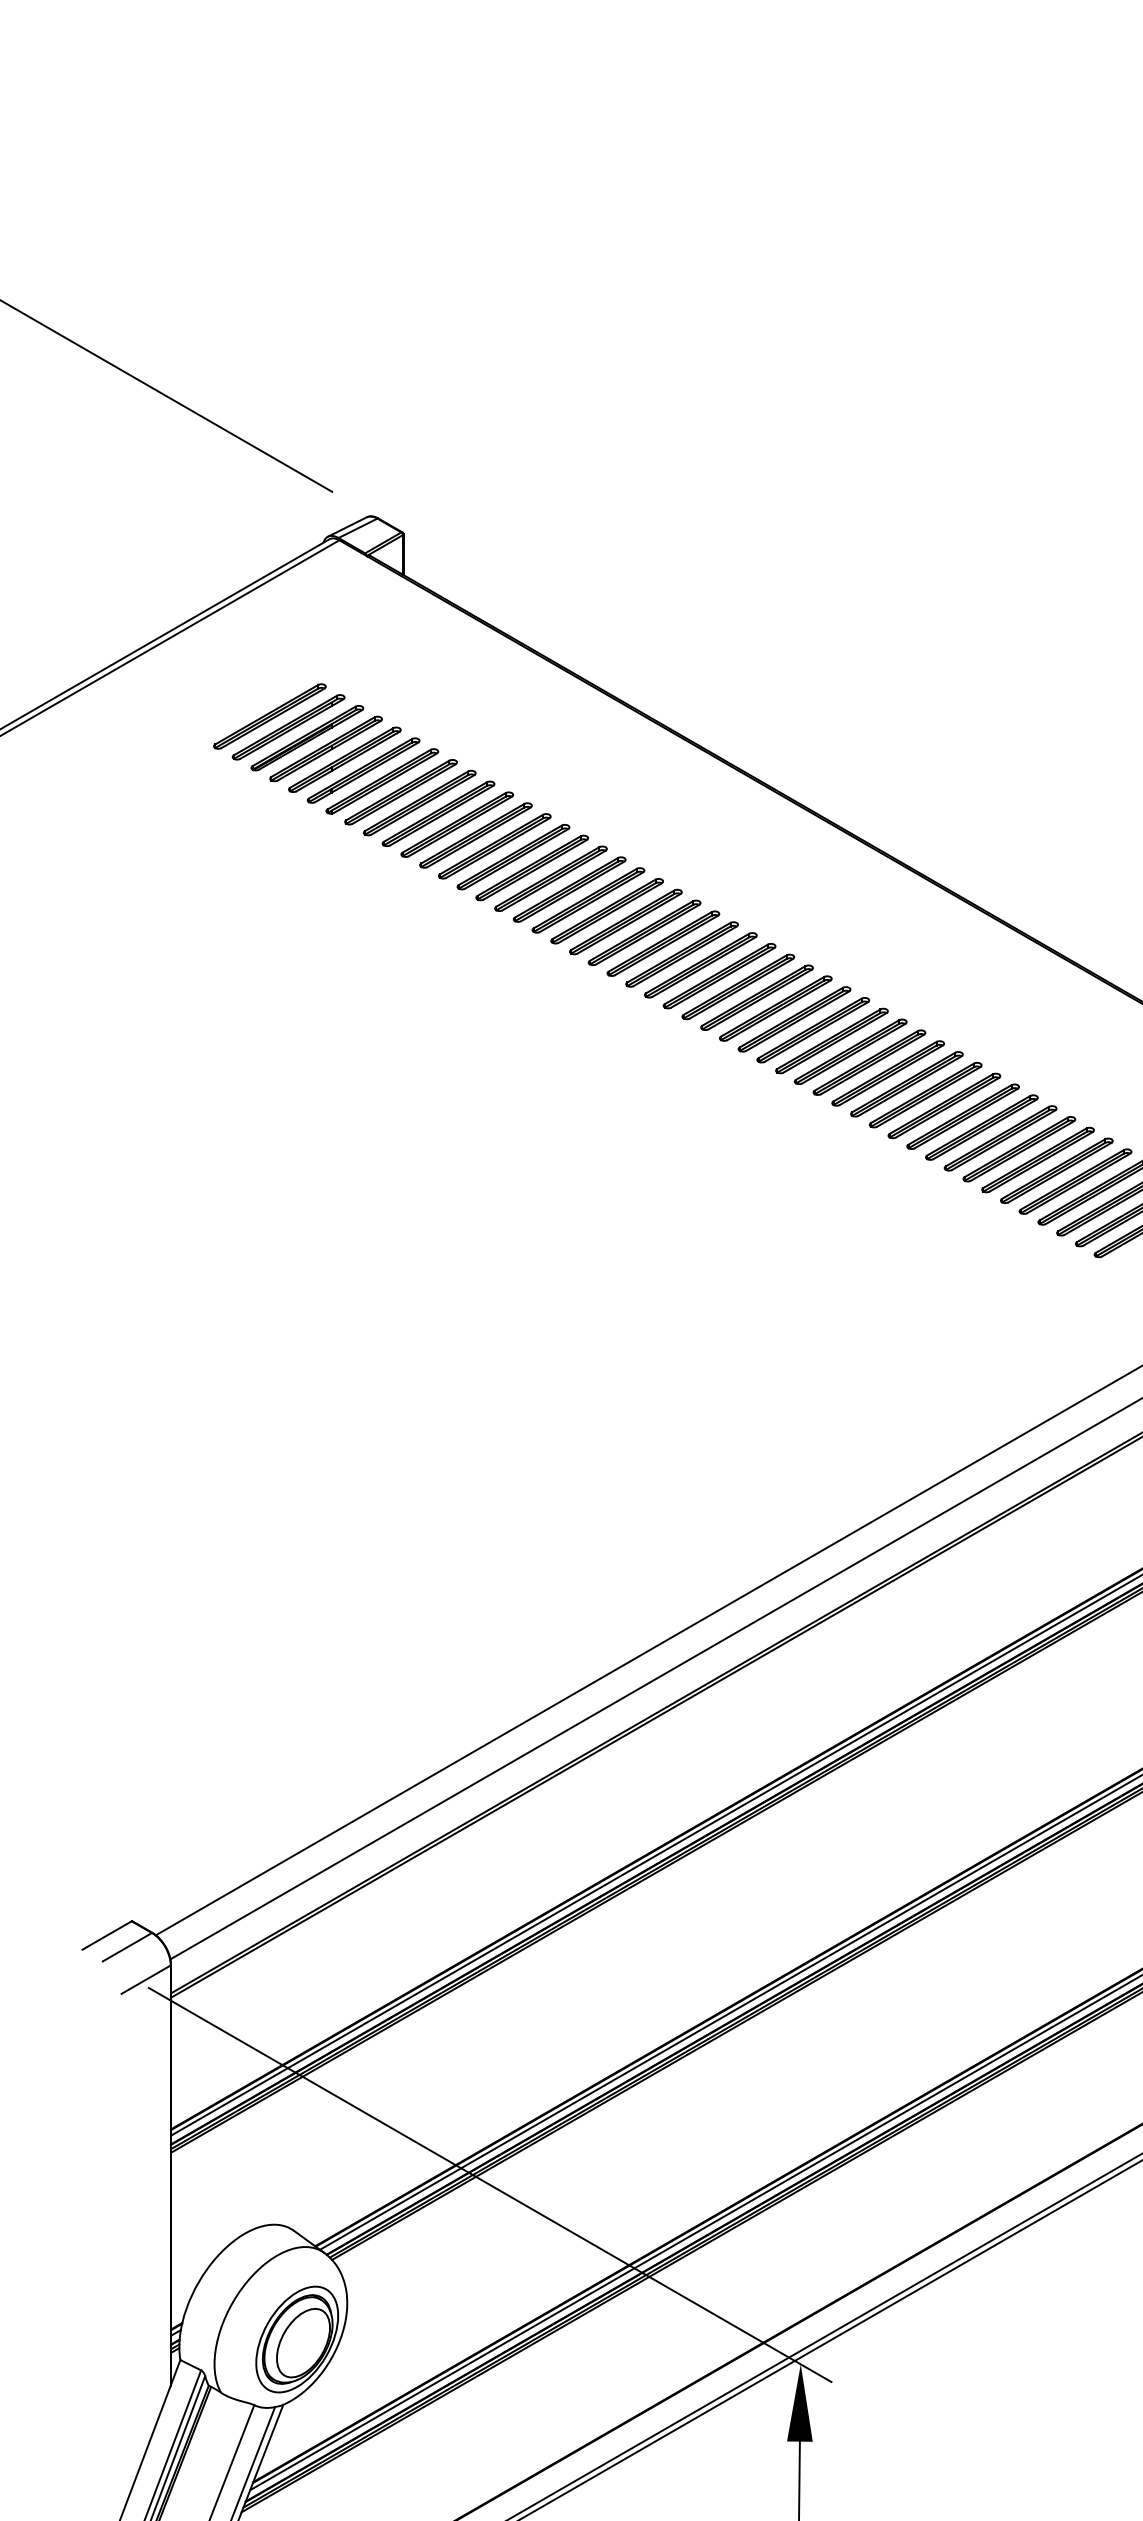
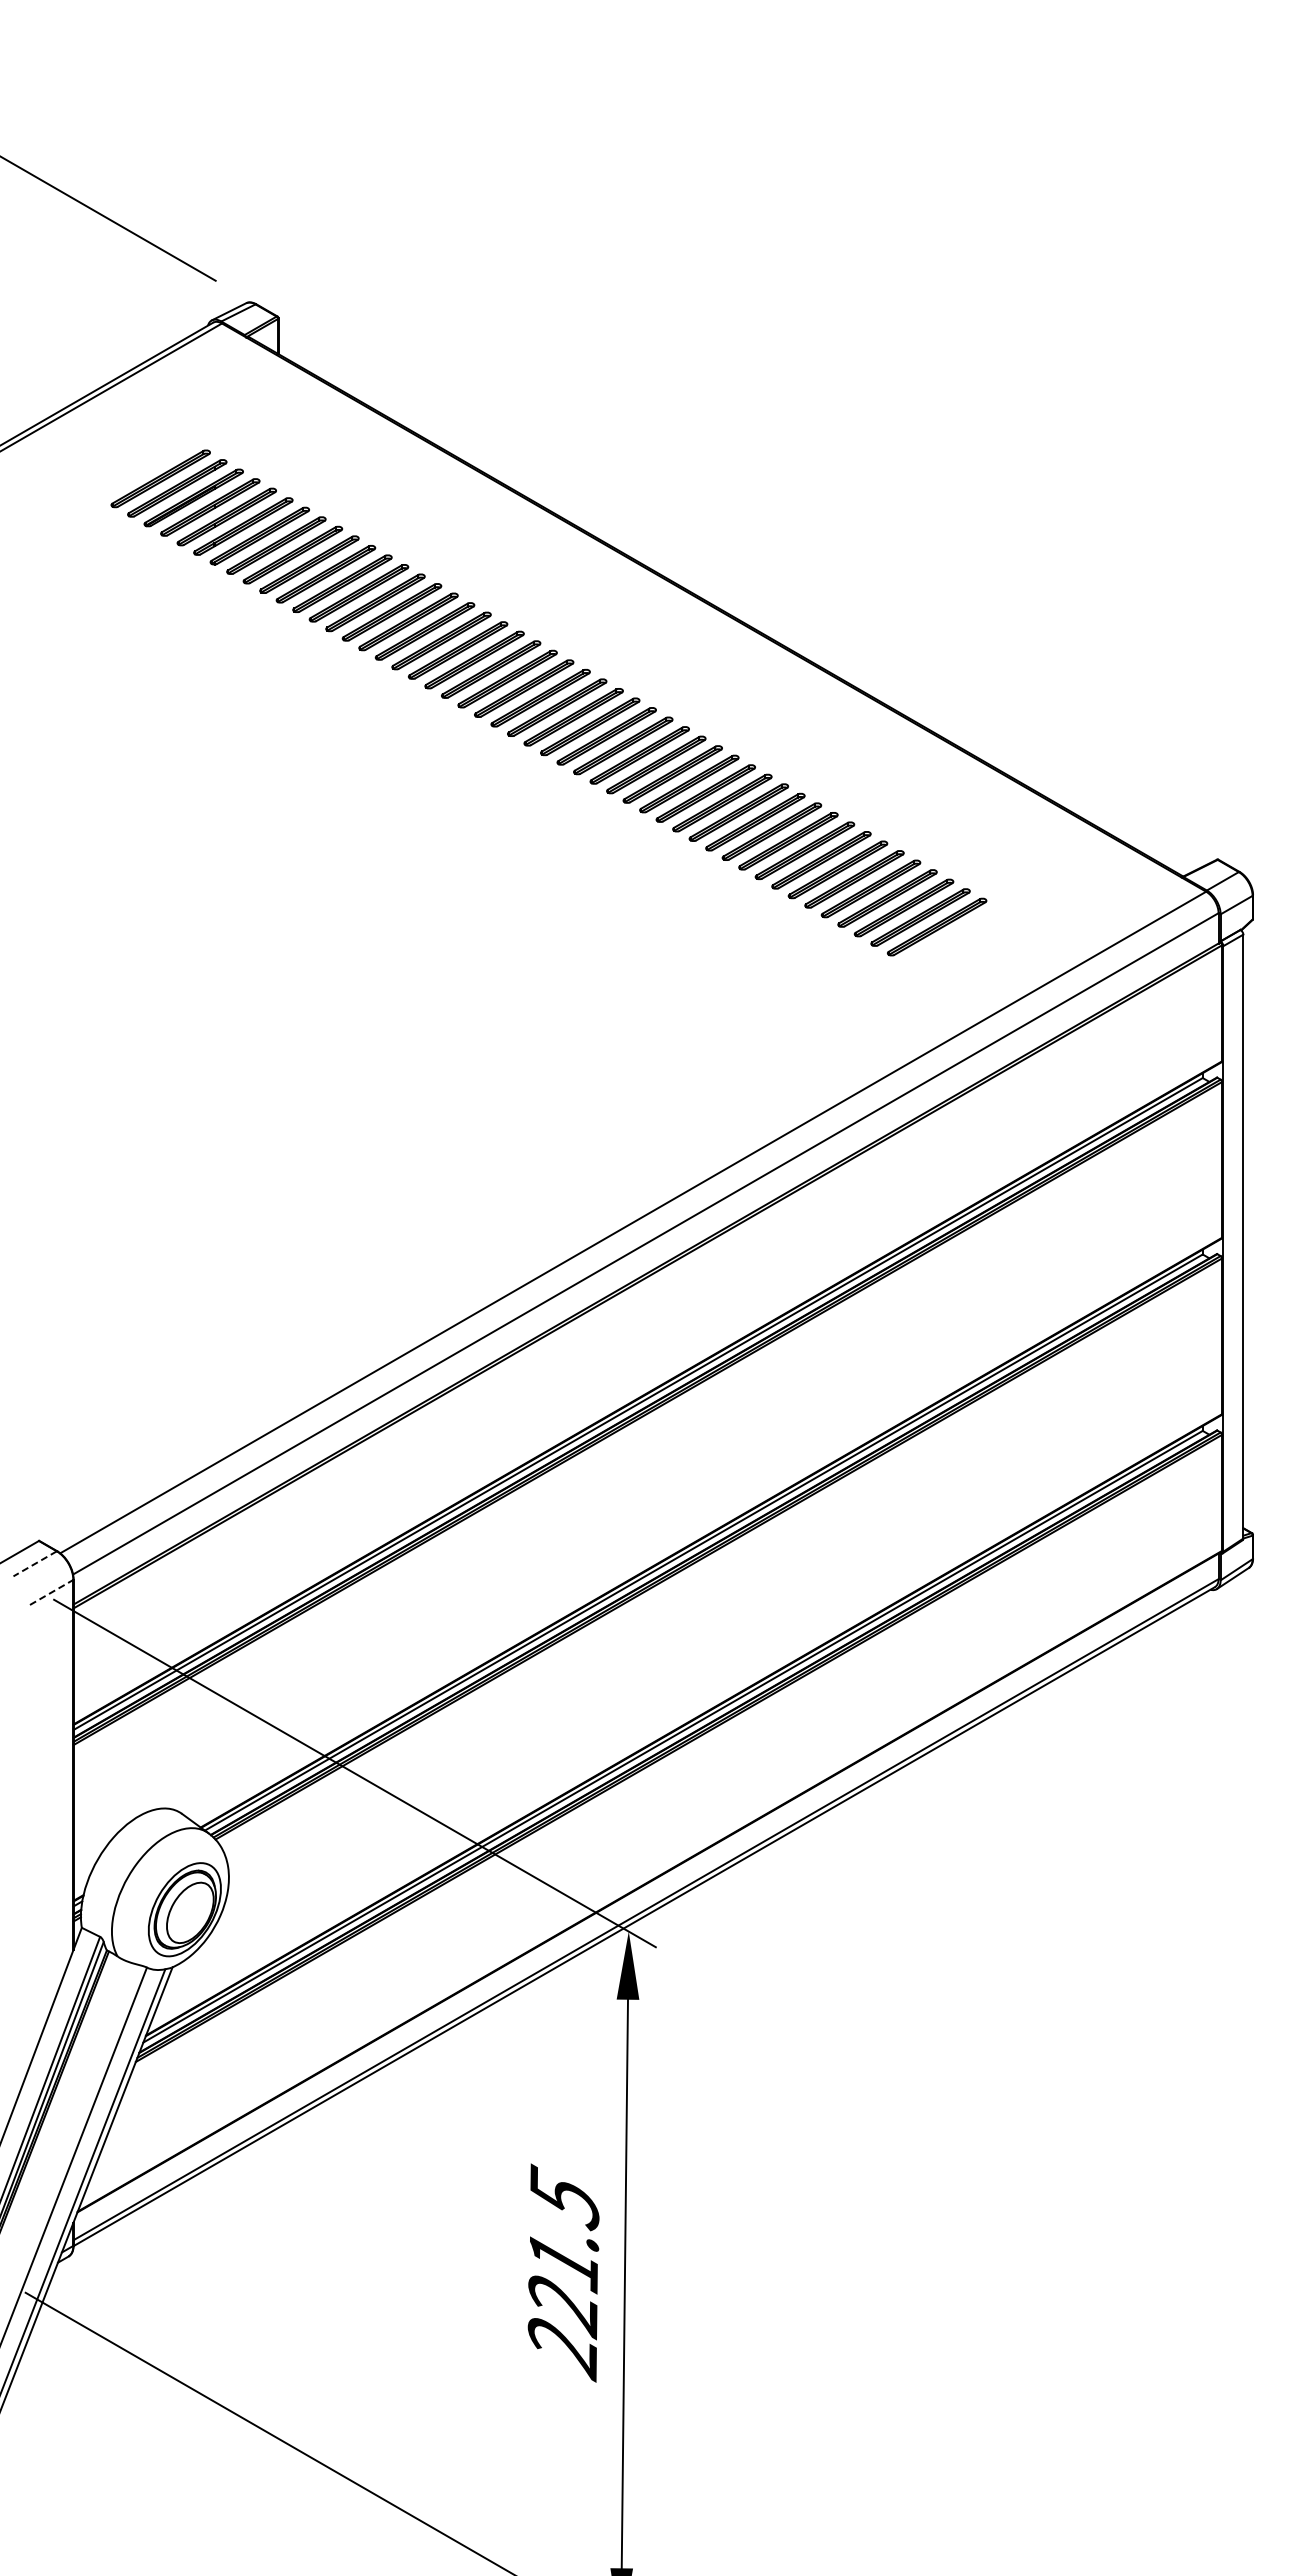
line: (126, 1947) -> (34, 1564), solid -> dashed
line: (147, 1979) -> (52, 1592), solid -> dashed

